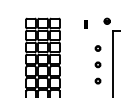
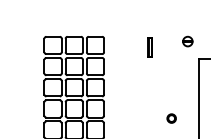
part: (85, 24) -> (149, 47), size x1.6
part: (97, 48) -> (170, 89), removed

